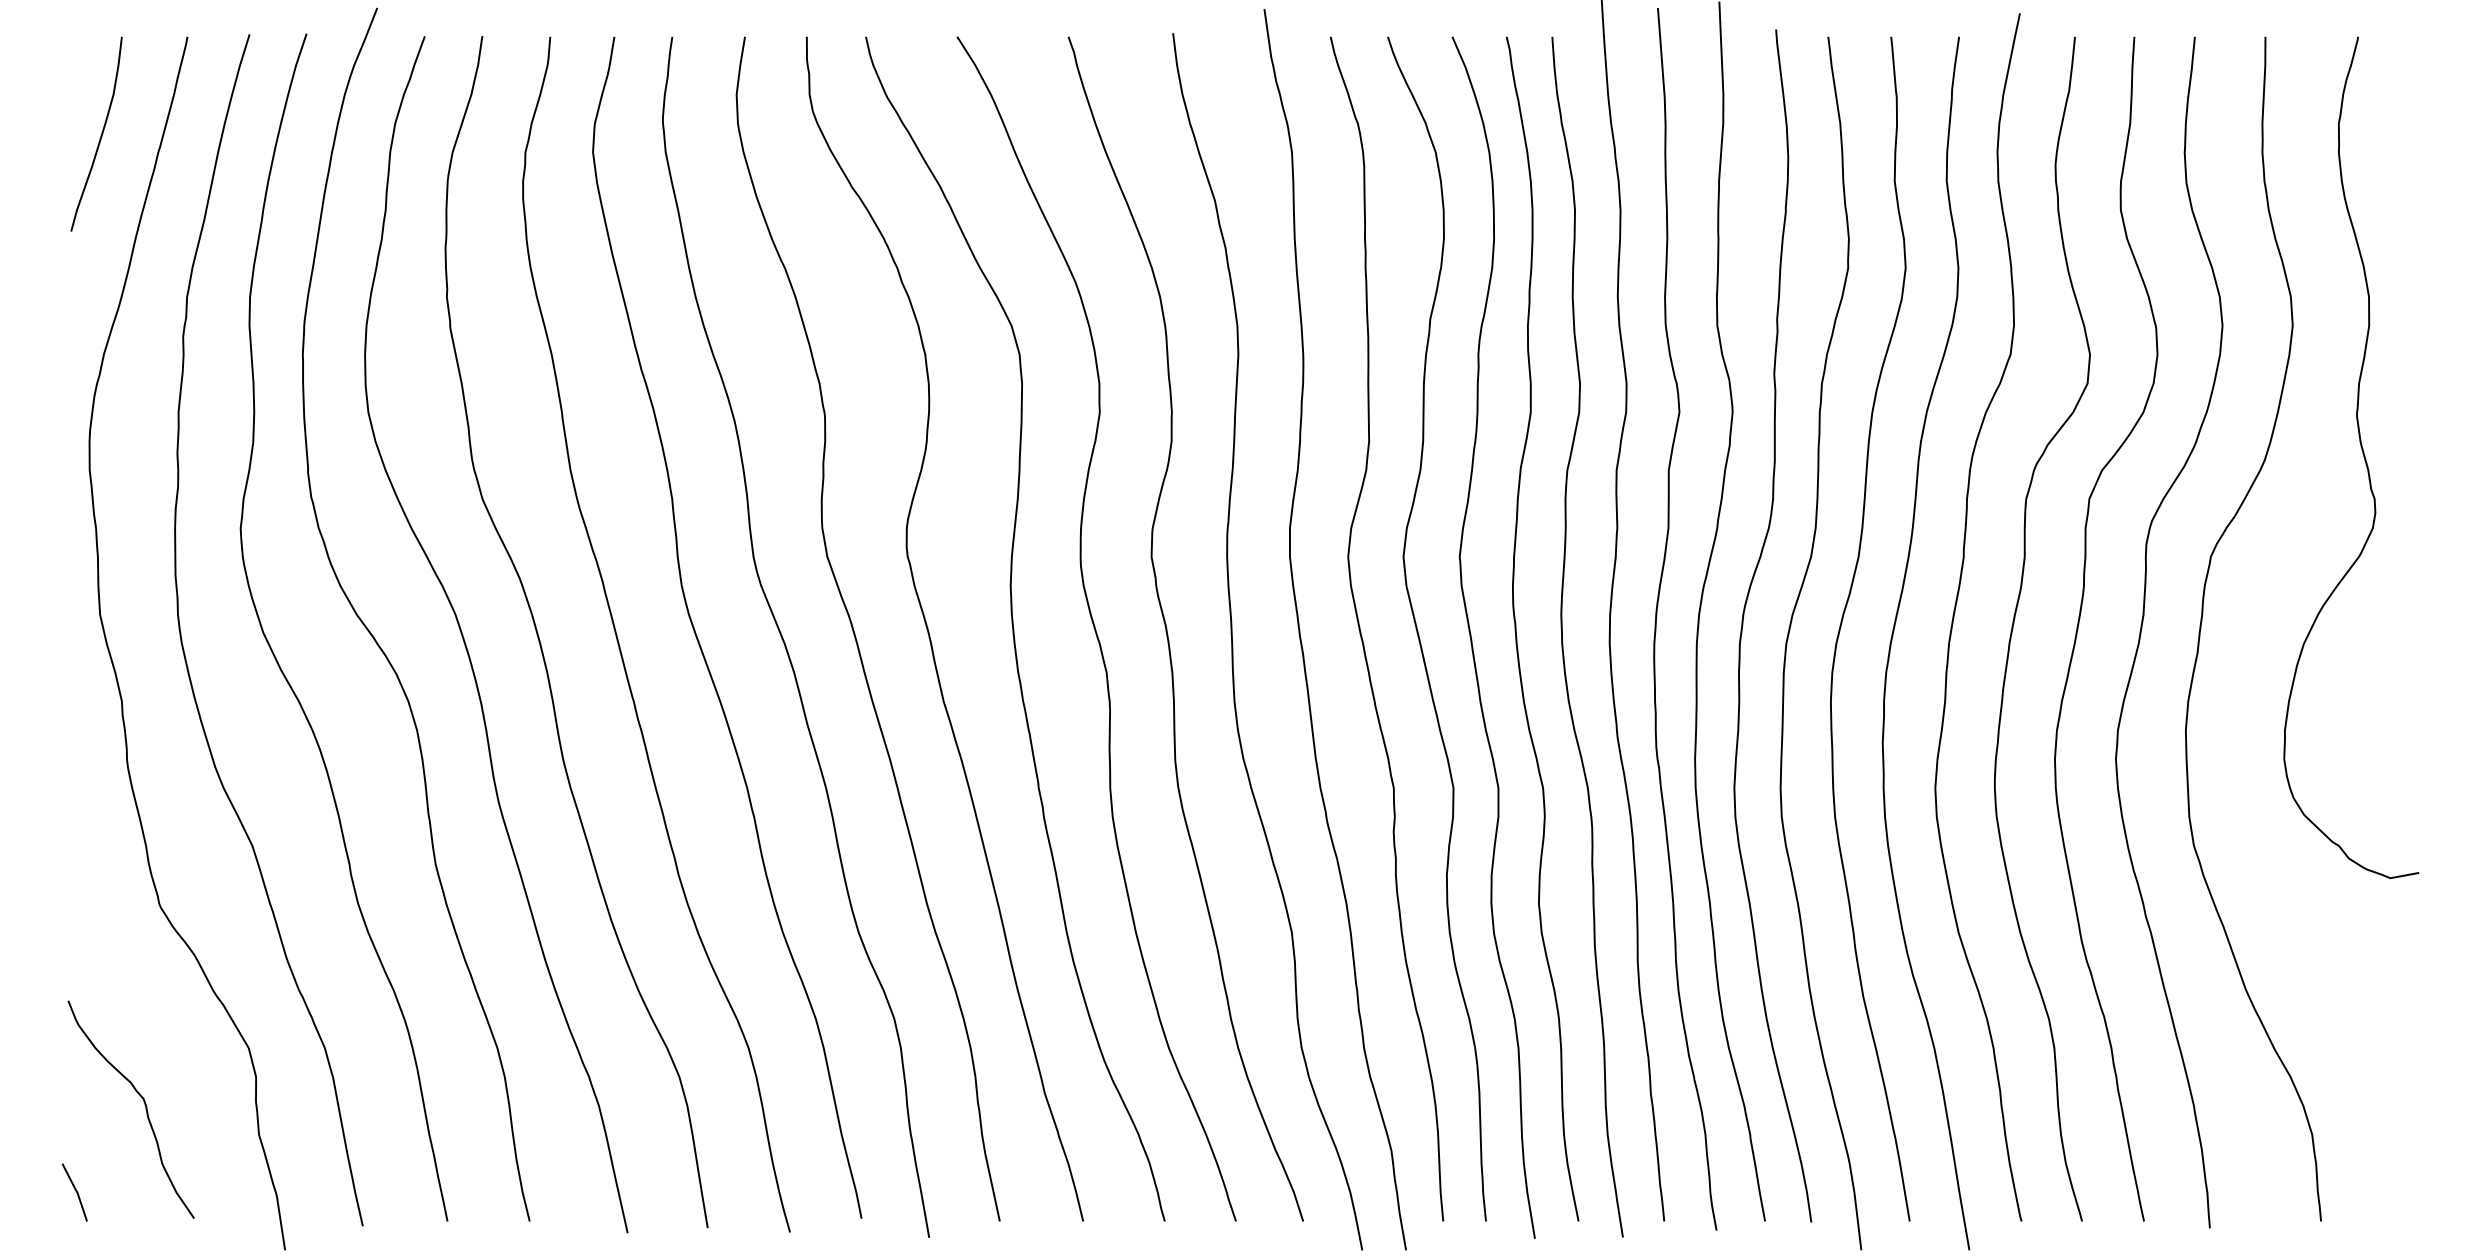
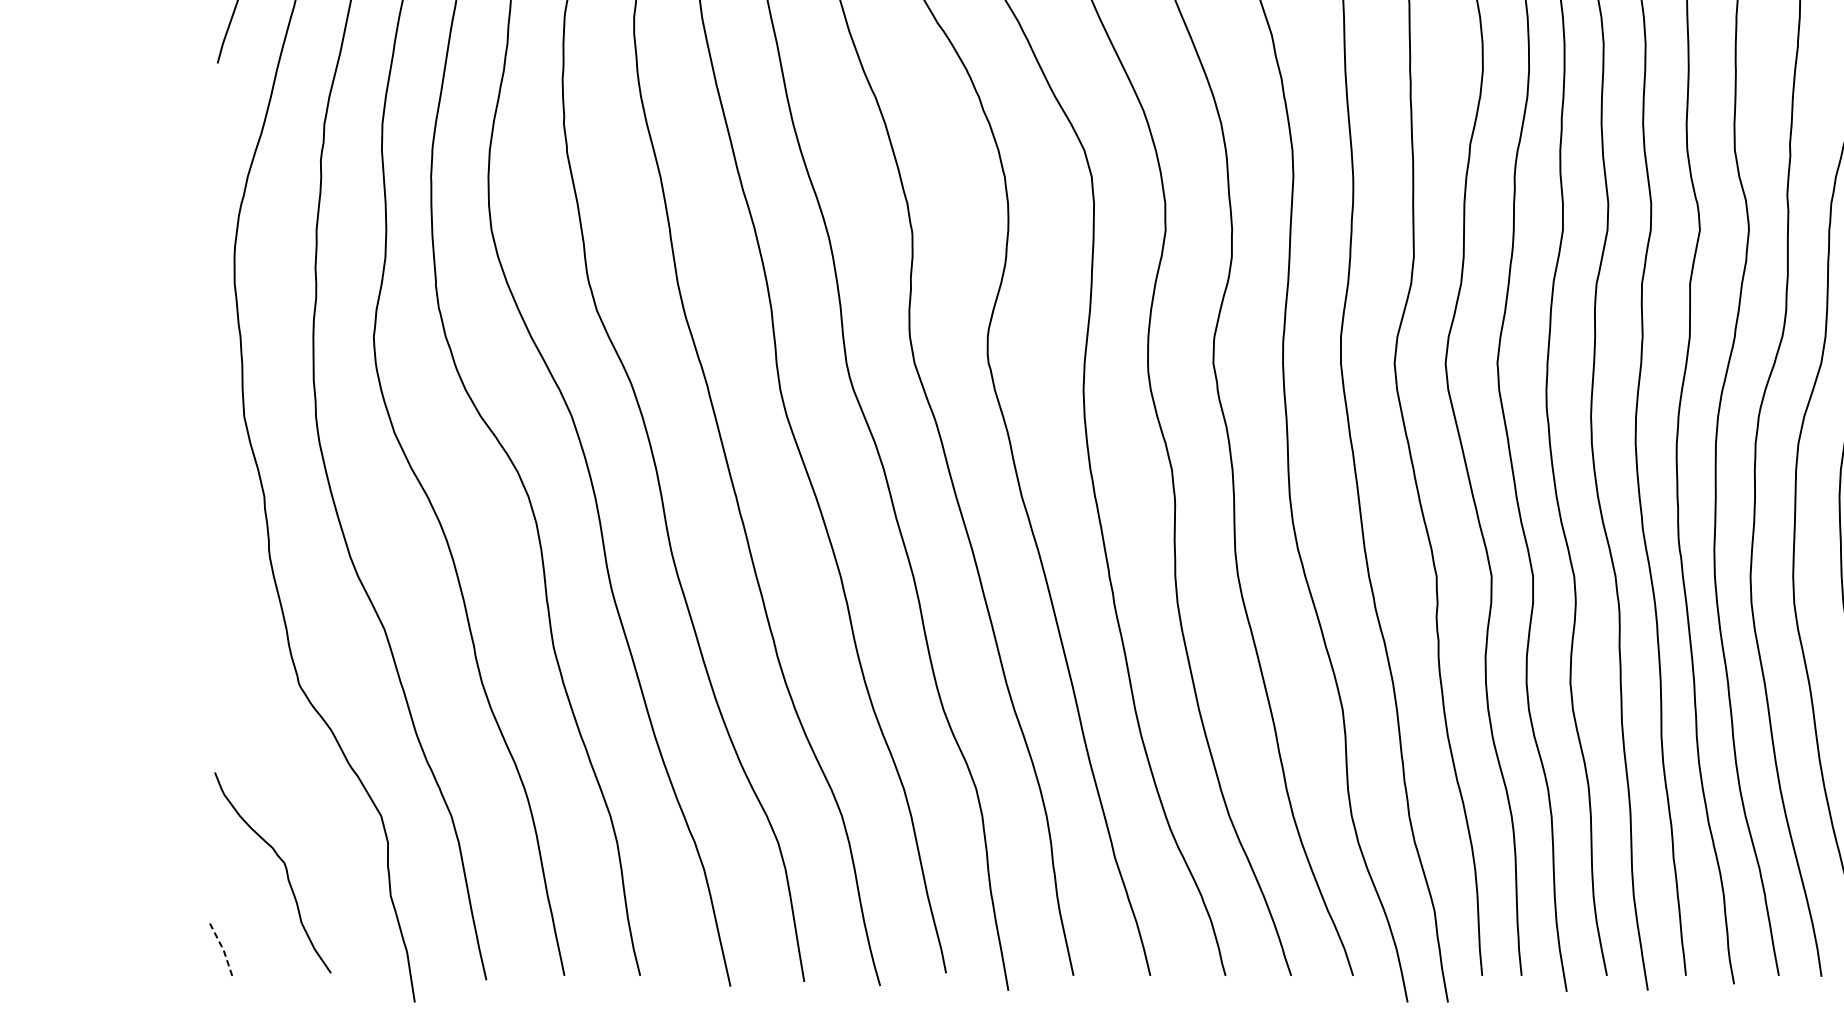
line: (76, 1191) -> (222, 948), solid -> dashed

